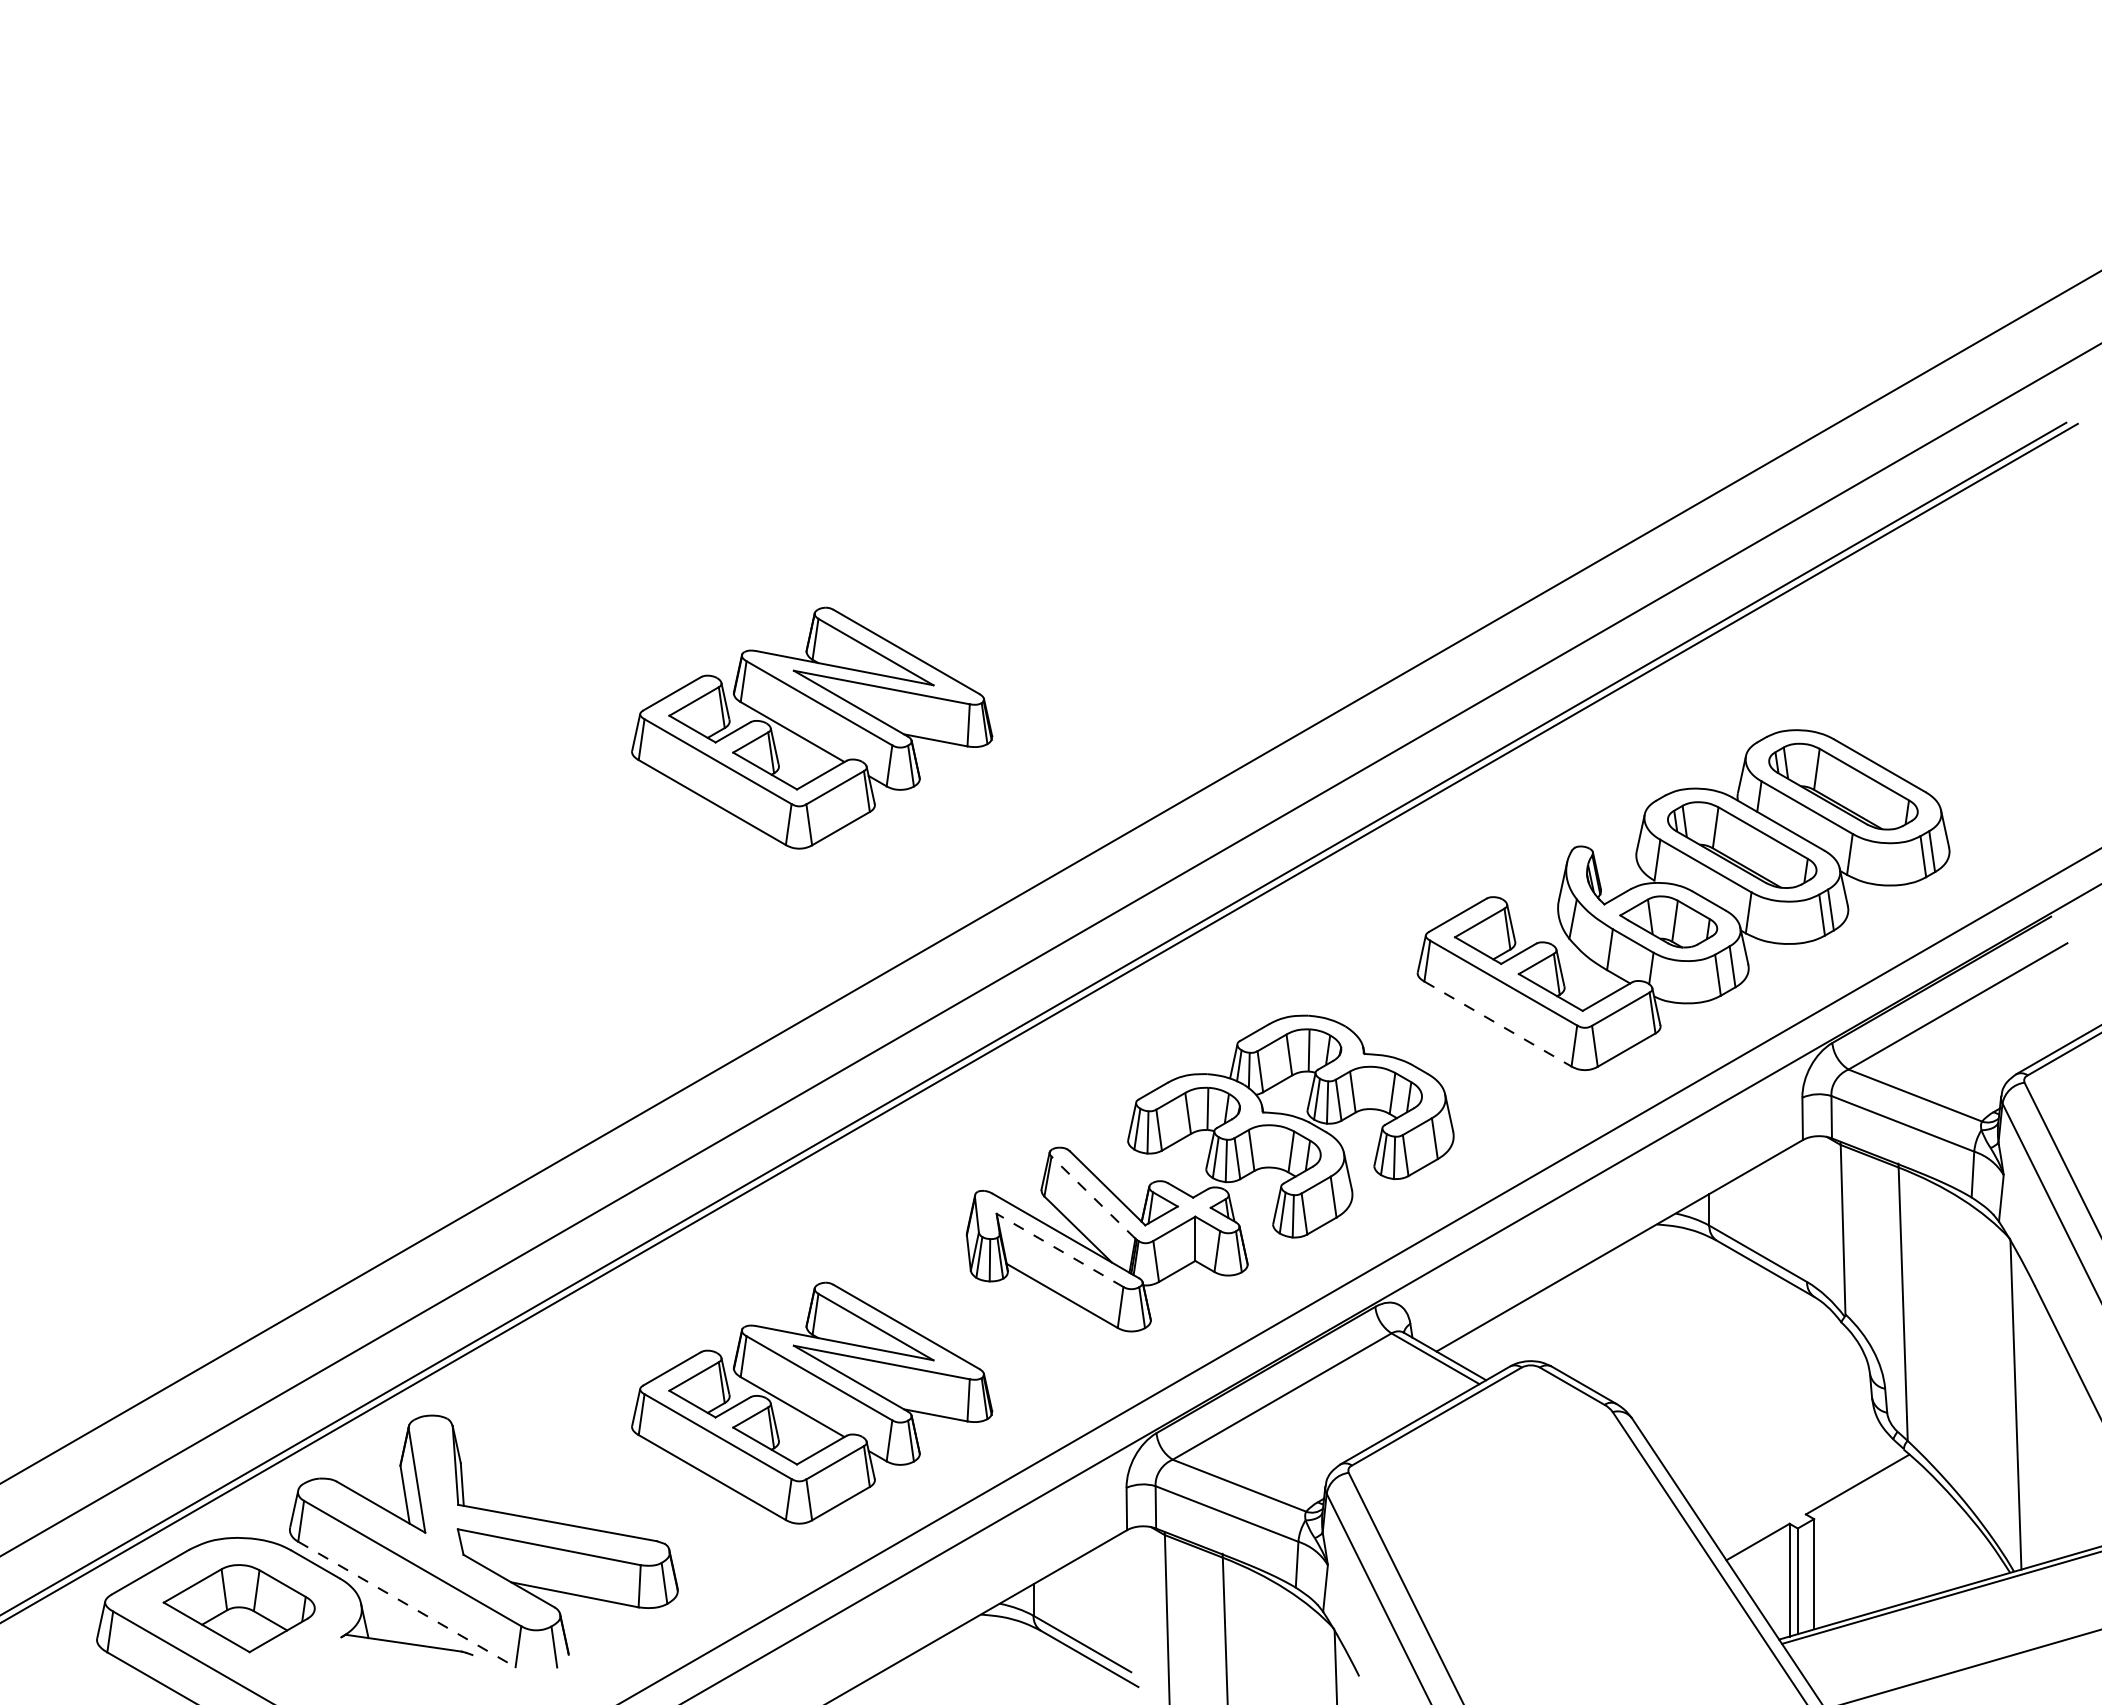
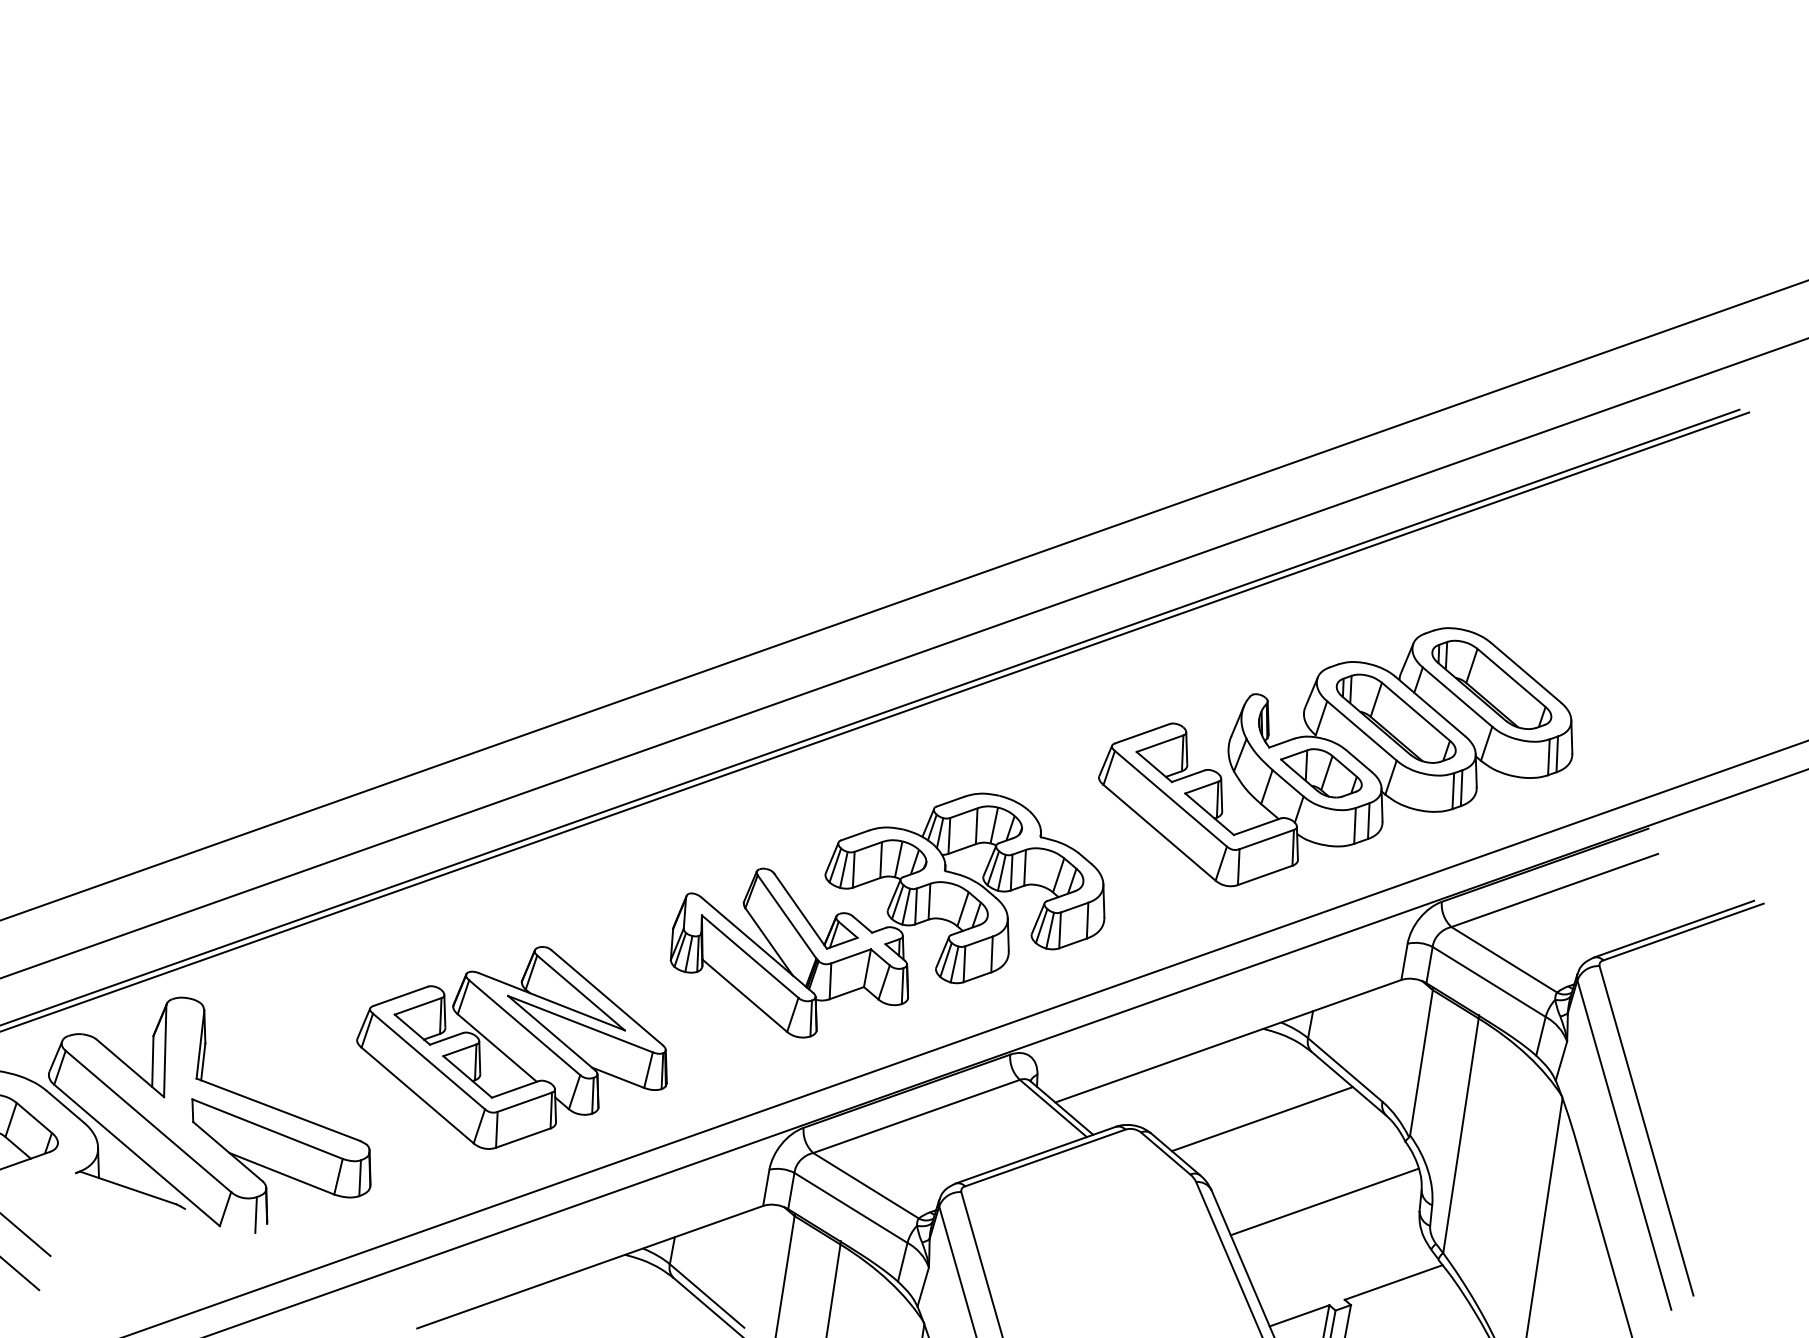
part: (812, 727) -> (621, 471), removed
line: (1497, 1024) -> (1159, 833), dashed -> solid
line: (1093, 1197) -> (787, 916), dashed -> solid
line: (1059, 1250) -> (749, 956), dashed -> solid
line: (1674, 1326) -> (1262, 1118), added
line: (1762, 1407) -> (1324, 1201), added
line: (406, 1604) -> (136, 1155), dashed -> solid

